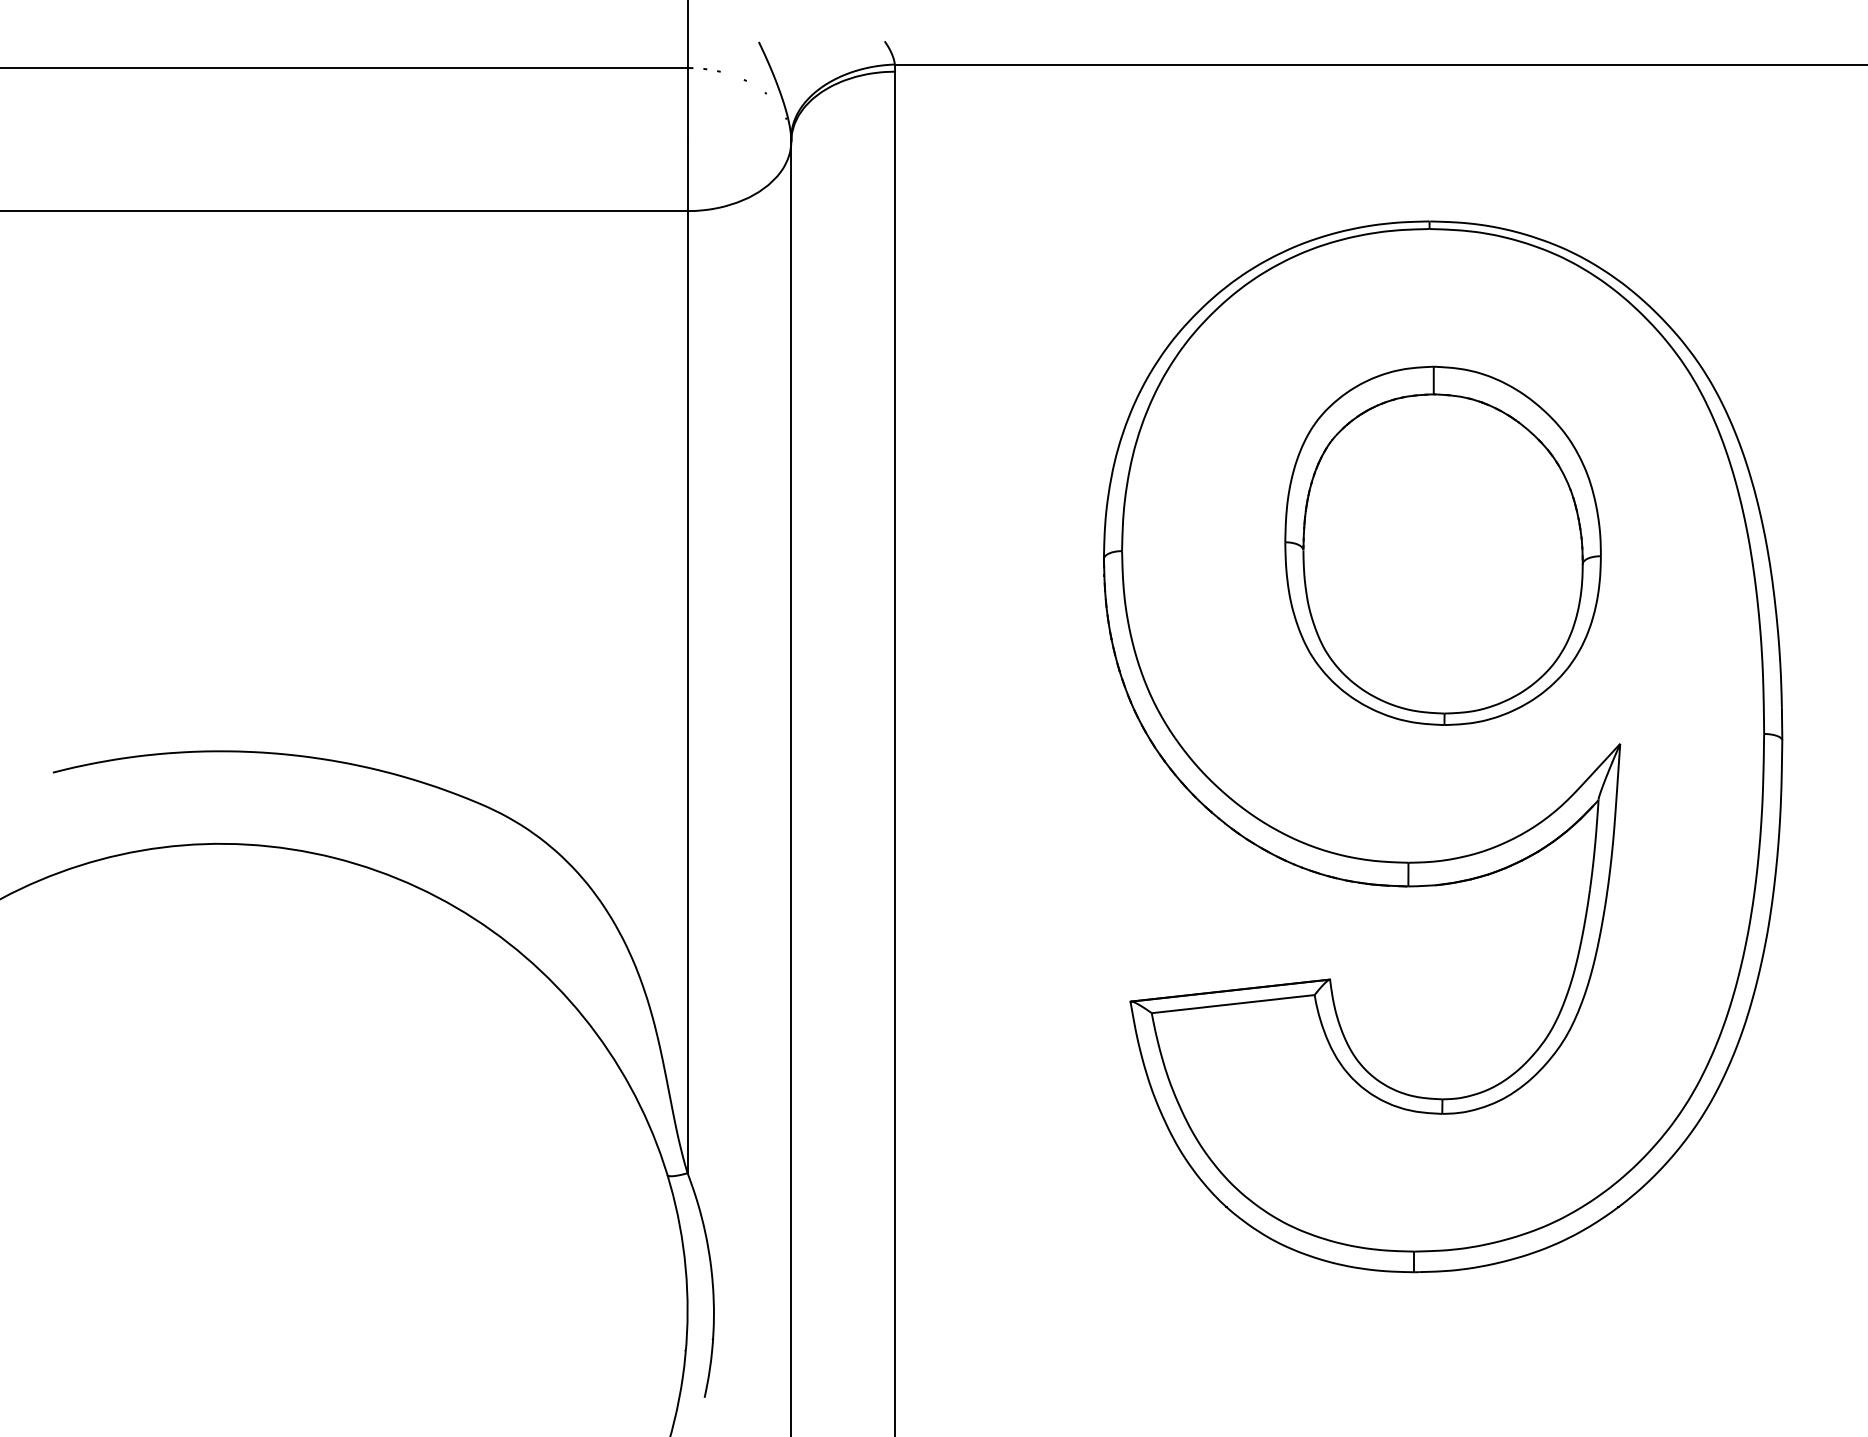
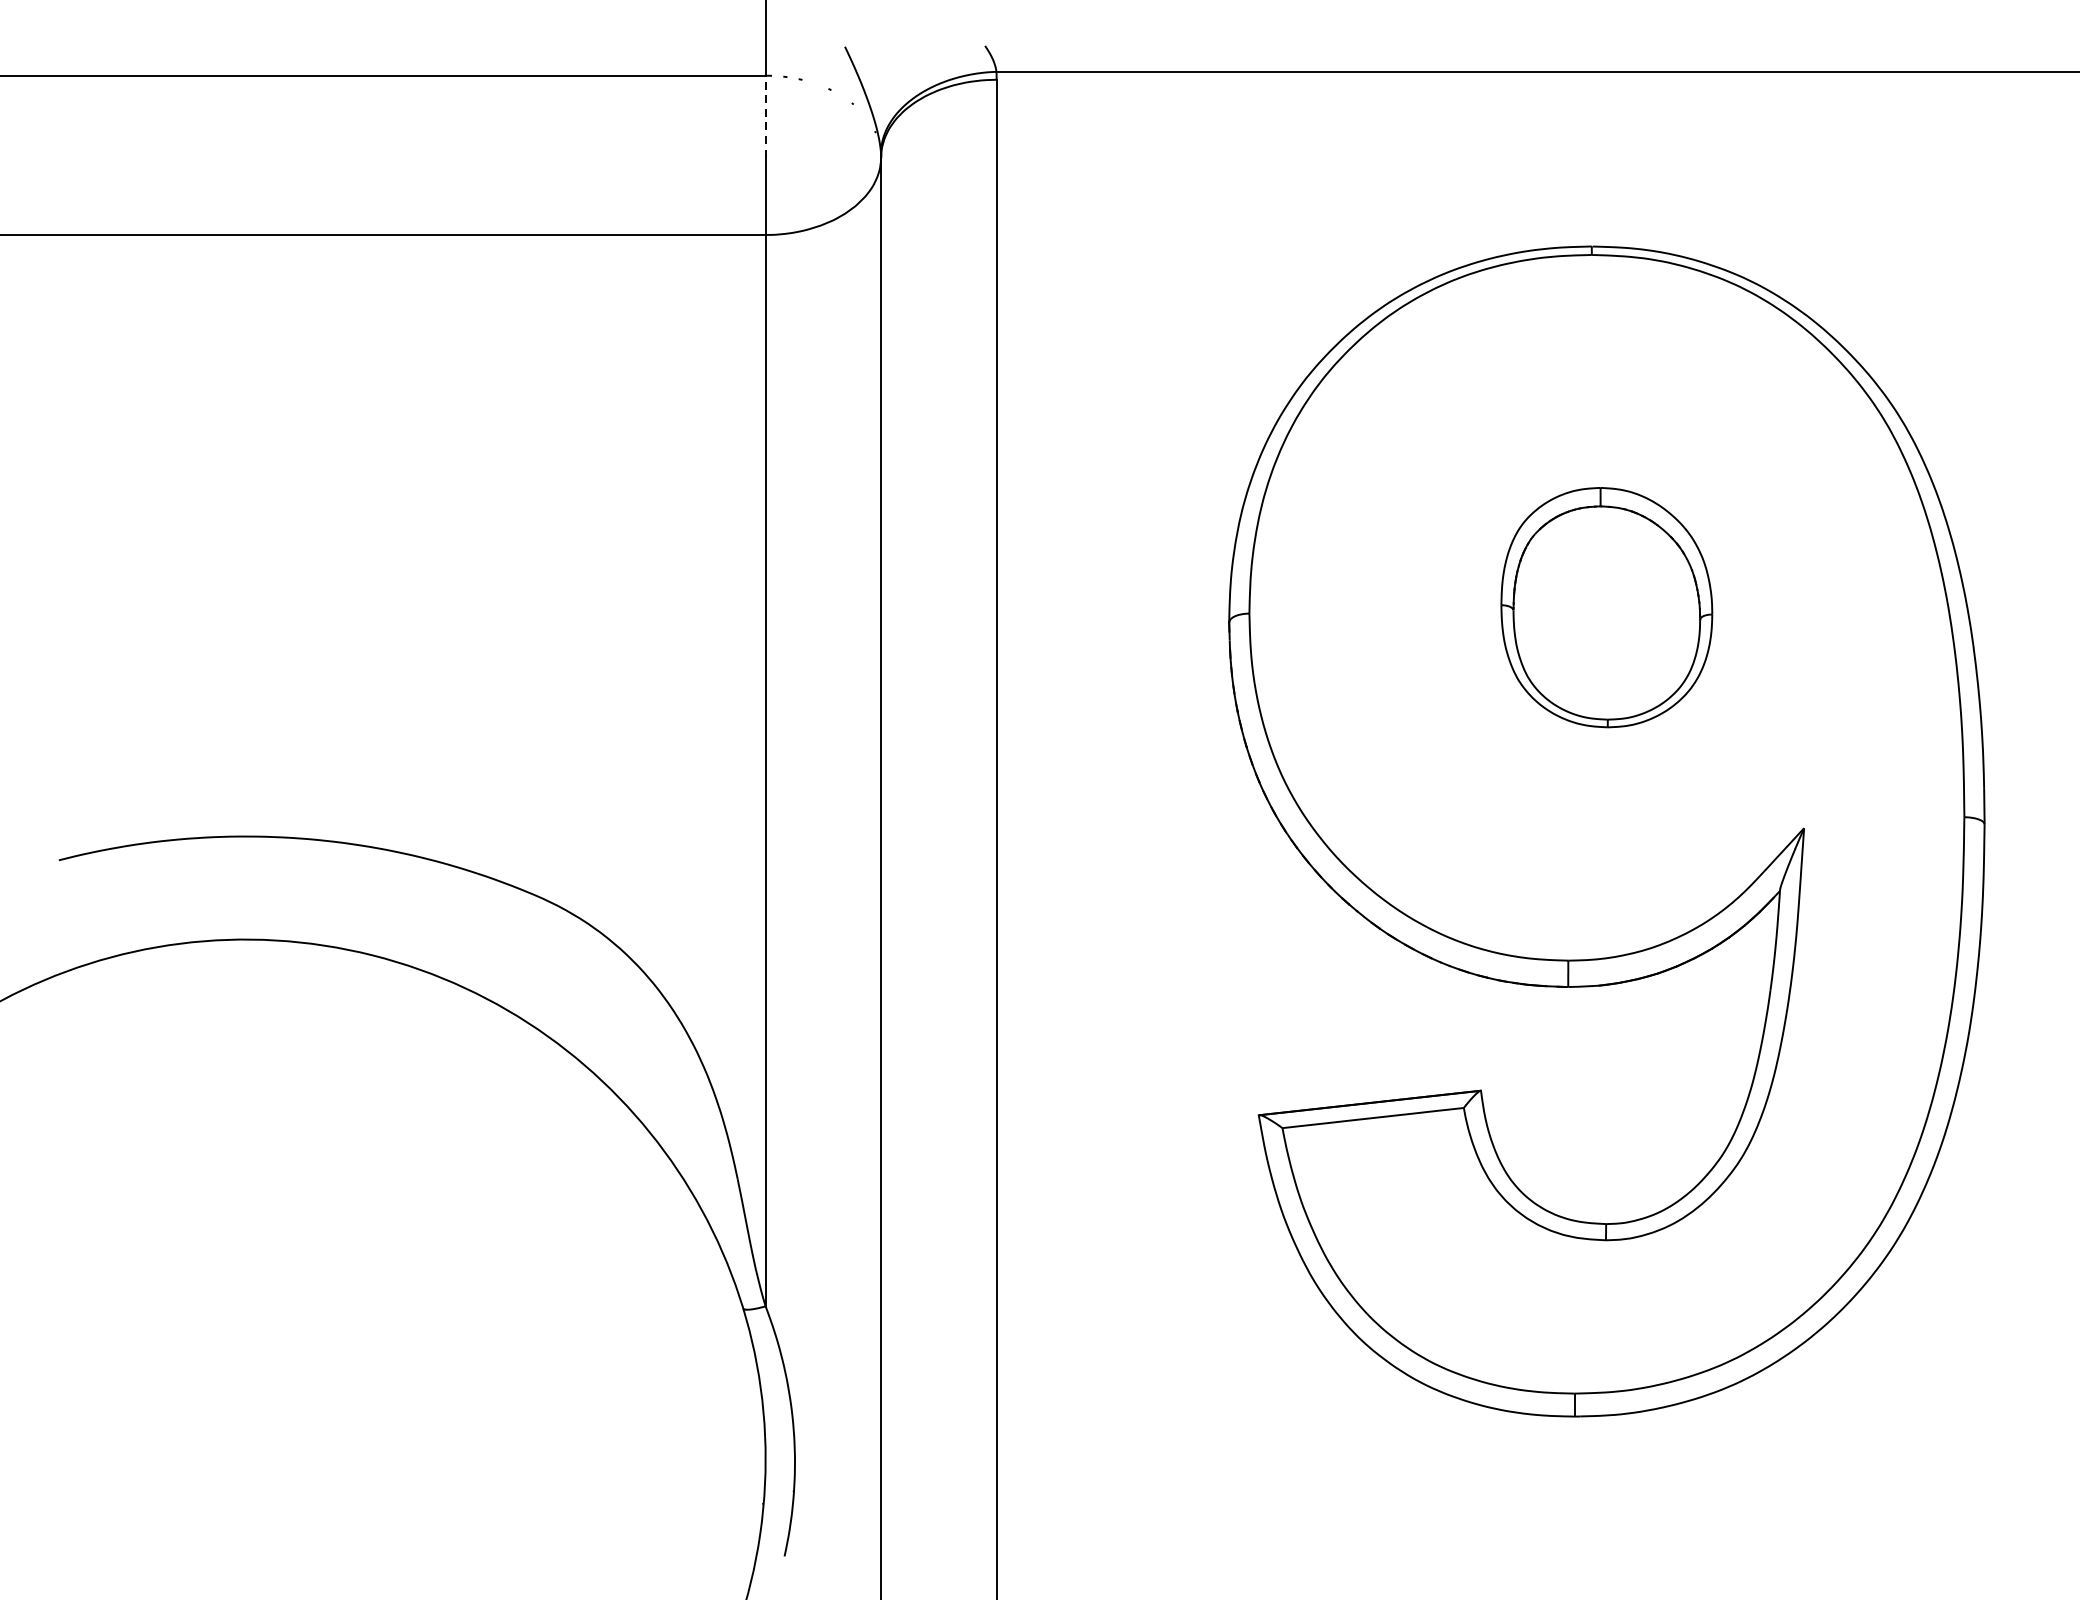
line: (687, 104) -> (765, 116), solid -> dashed
part: (1442, 545) -> (1606, 607), size x0.6

